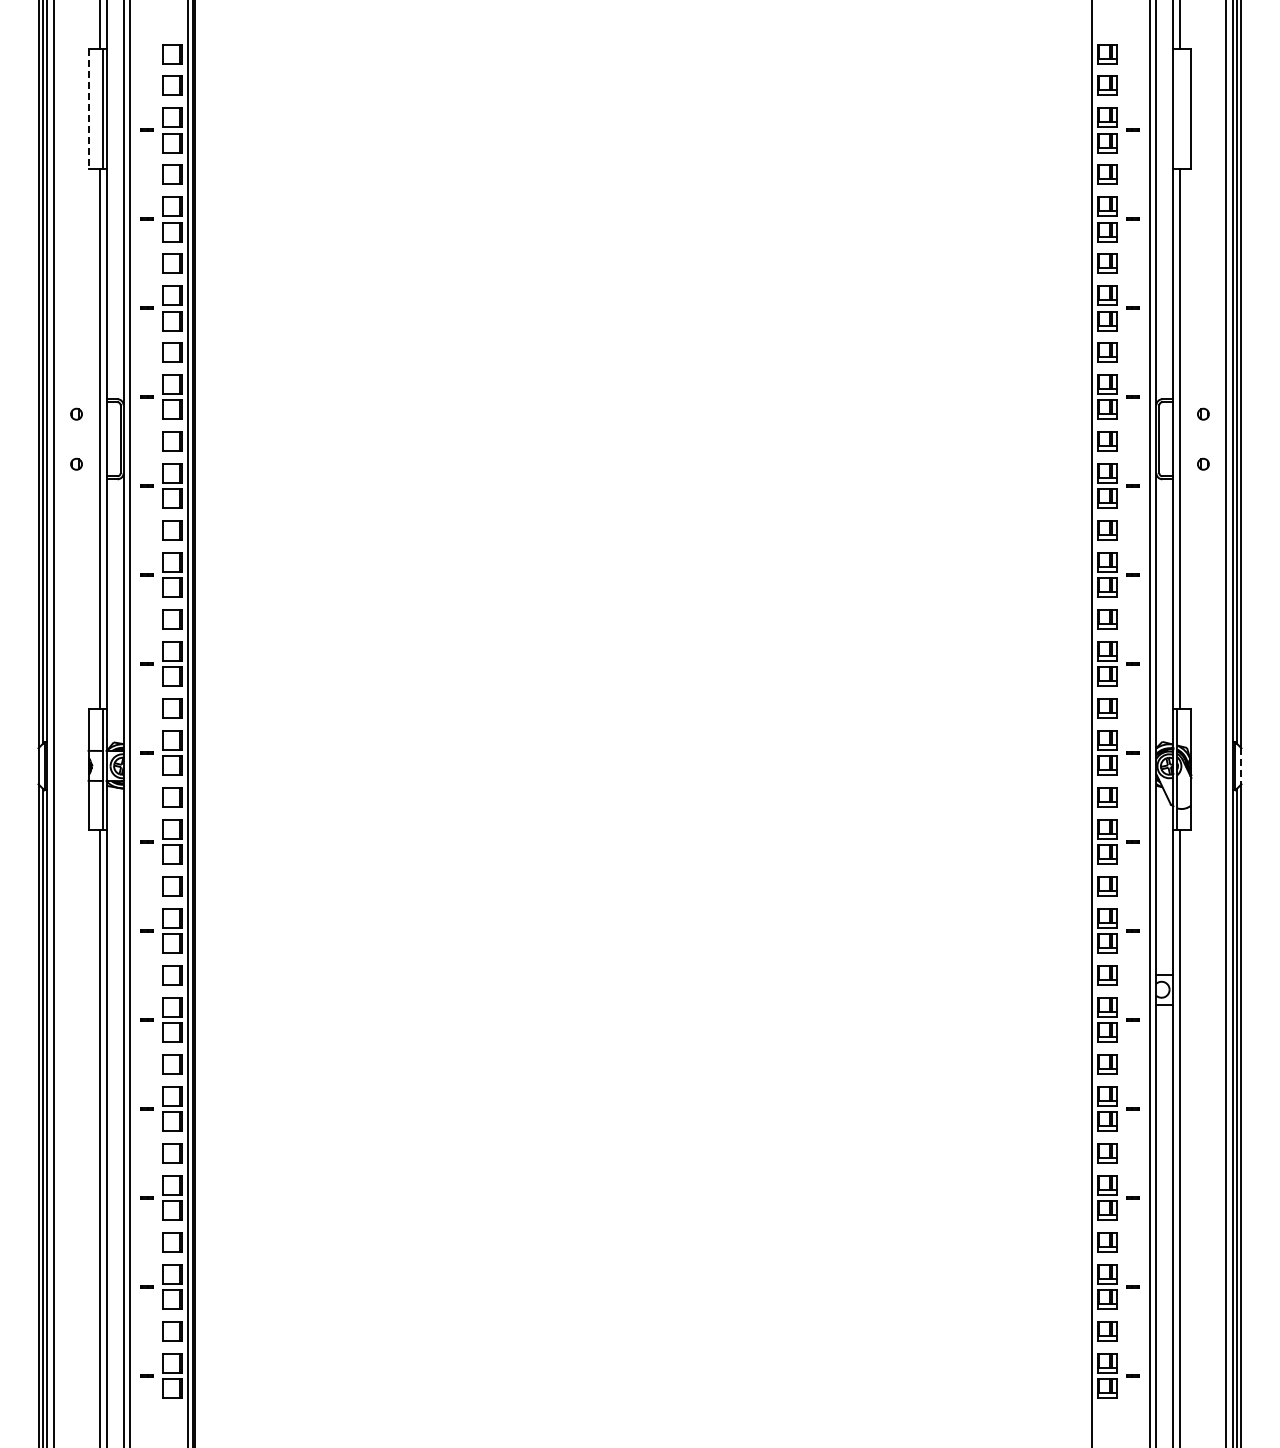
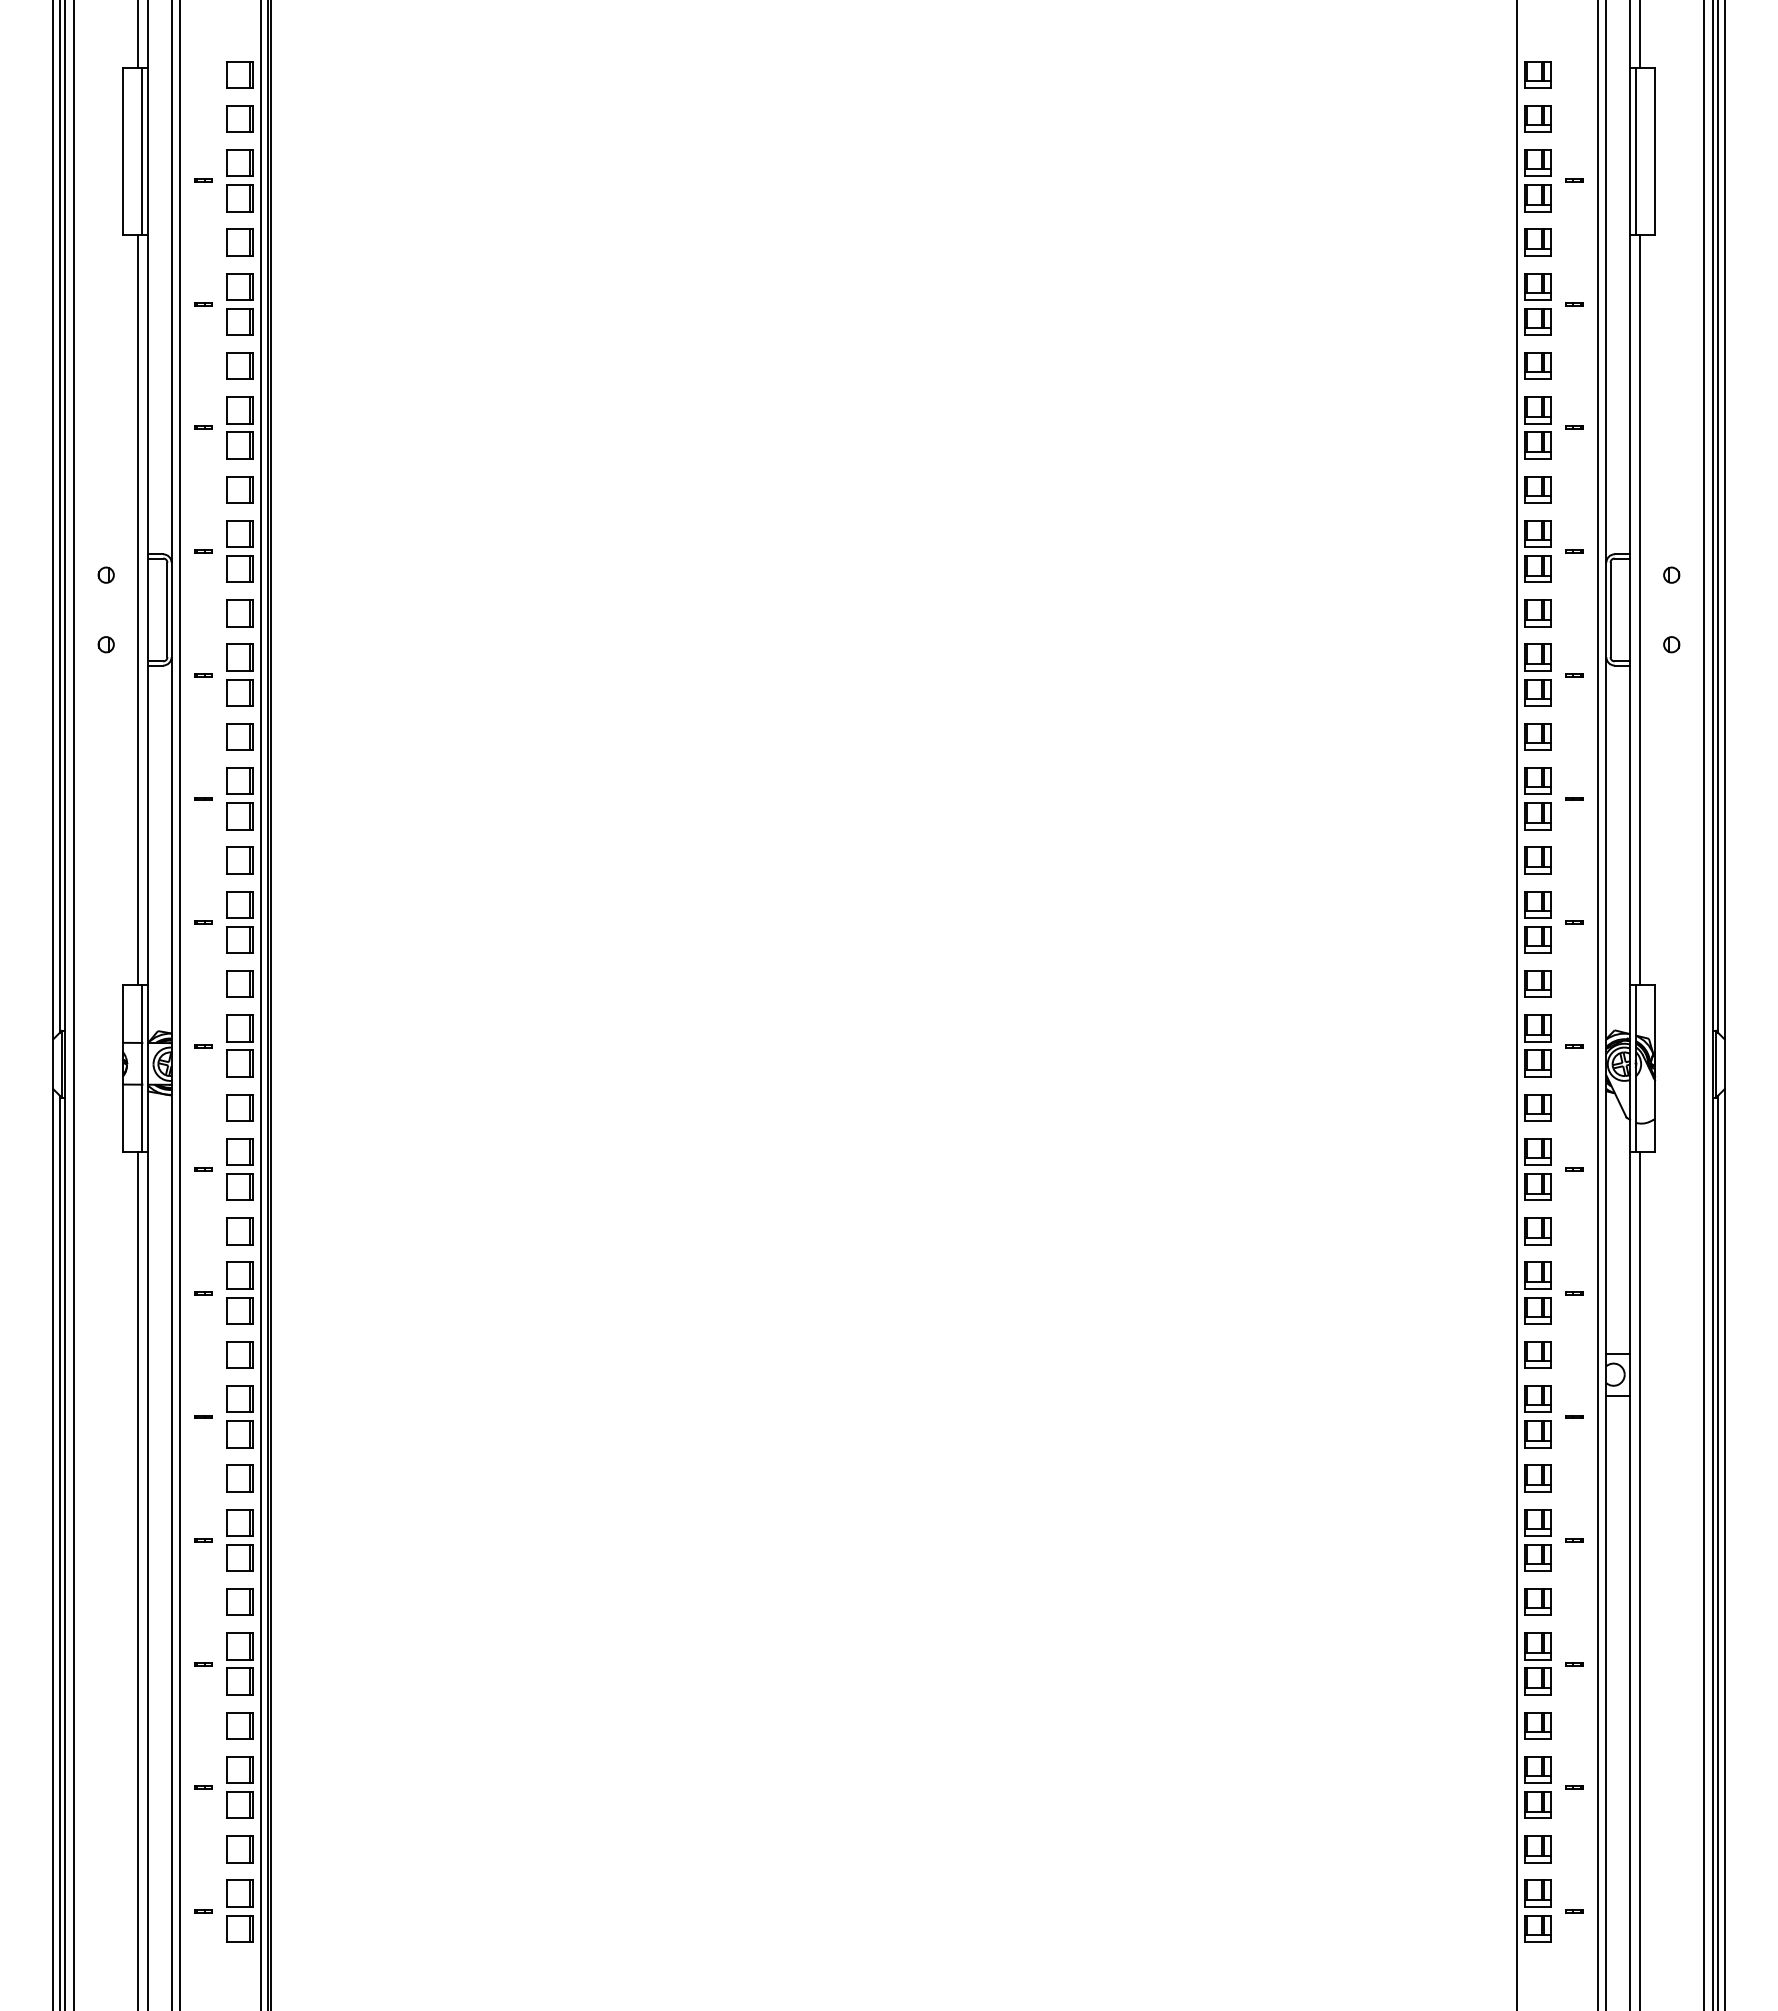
line: (1177, 108) -> (1635, 150), added
line: (88, 109) -> (122, 151), dashed -> solid
line: (1241, 766) -> (1724, 1064), dashed -> solid

